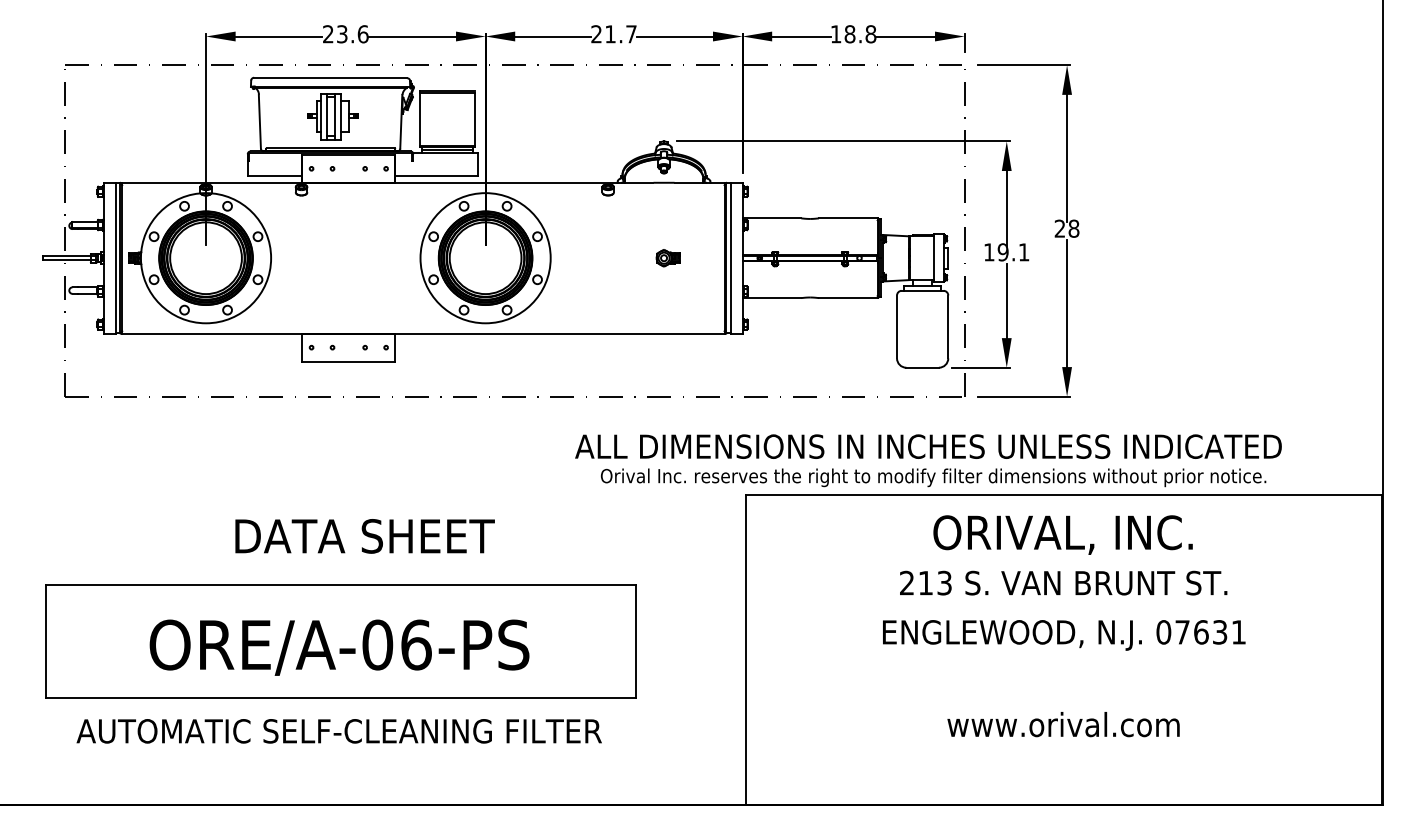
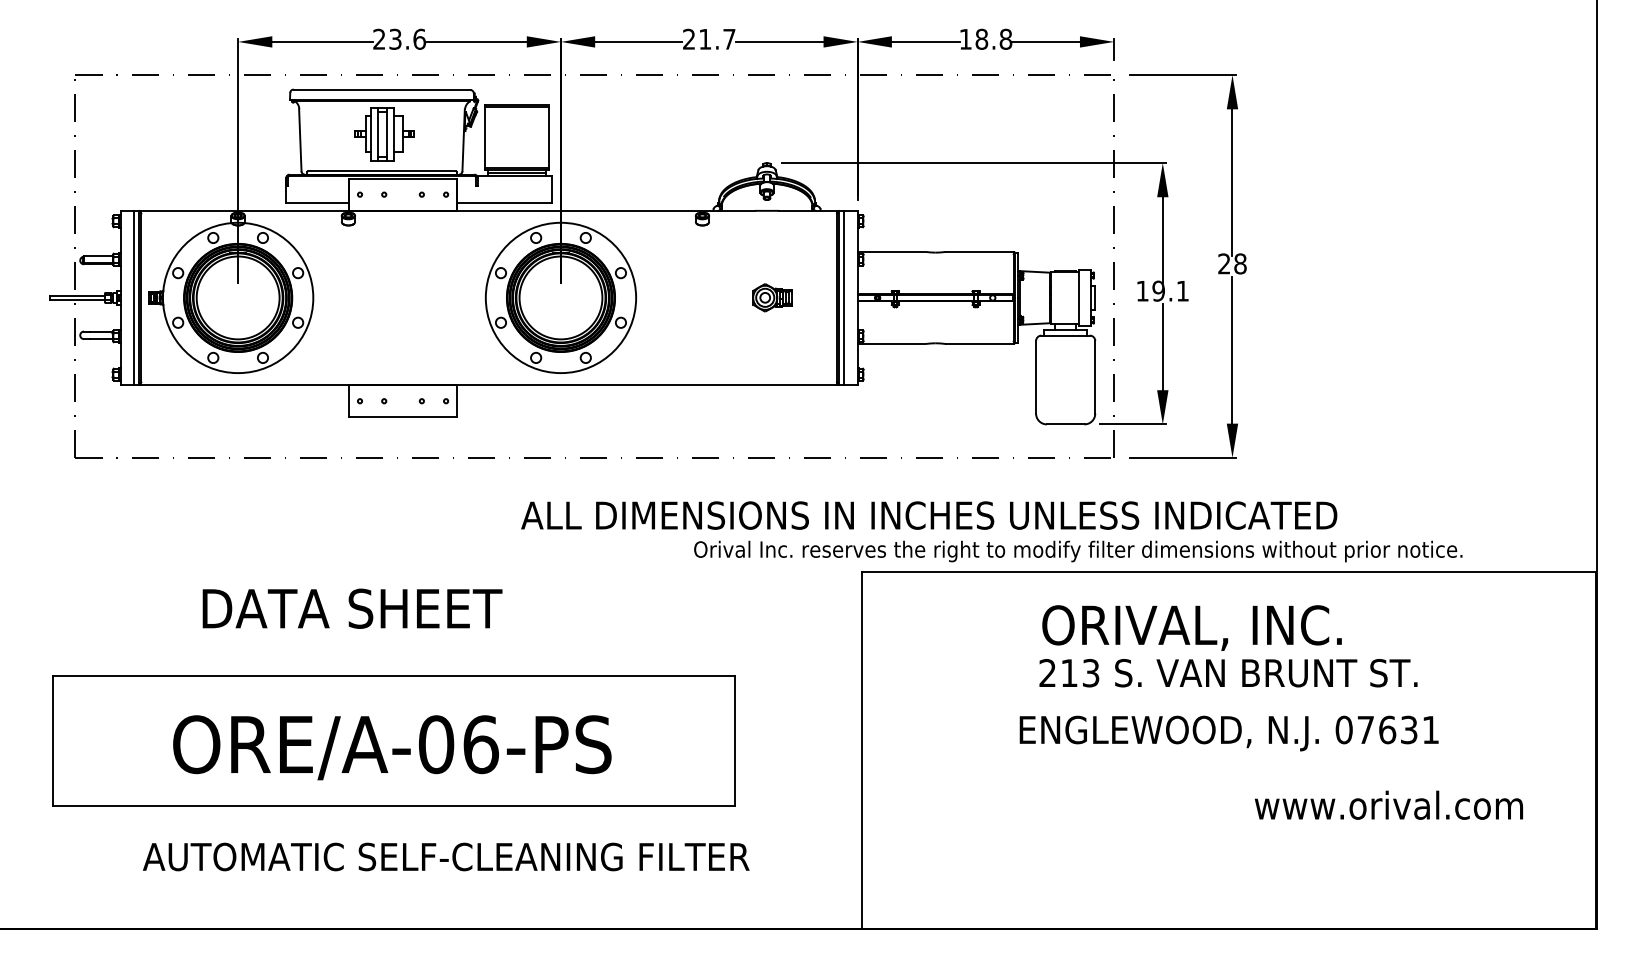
part: (667, 258) -> (771, 298), size x1.4
text: (928, 446) -> (929, 515), moved
text: (1062, 534) -> (1191, 627), moved
text: (364, 536) -> (351, 608), moved
text: (1063, 724) -> (1388, 805), moved
text: (338, 731) -> (445, 857), moved

